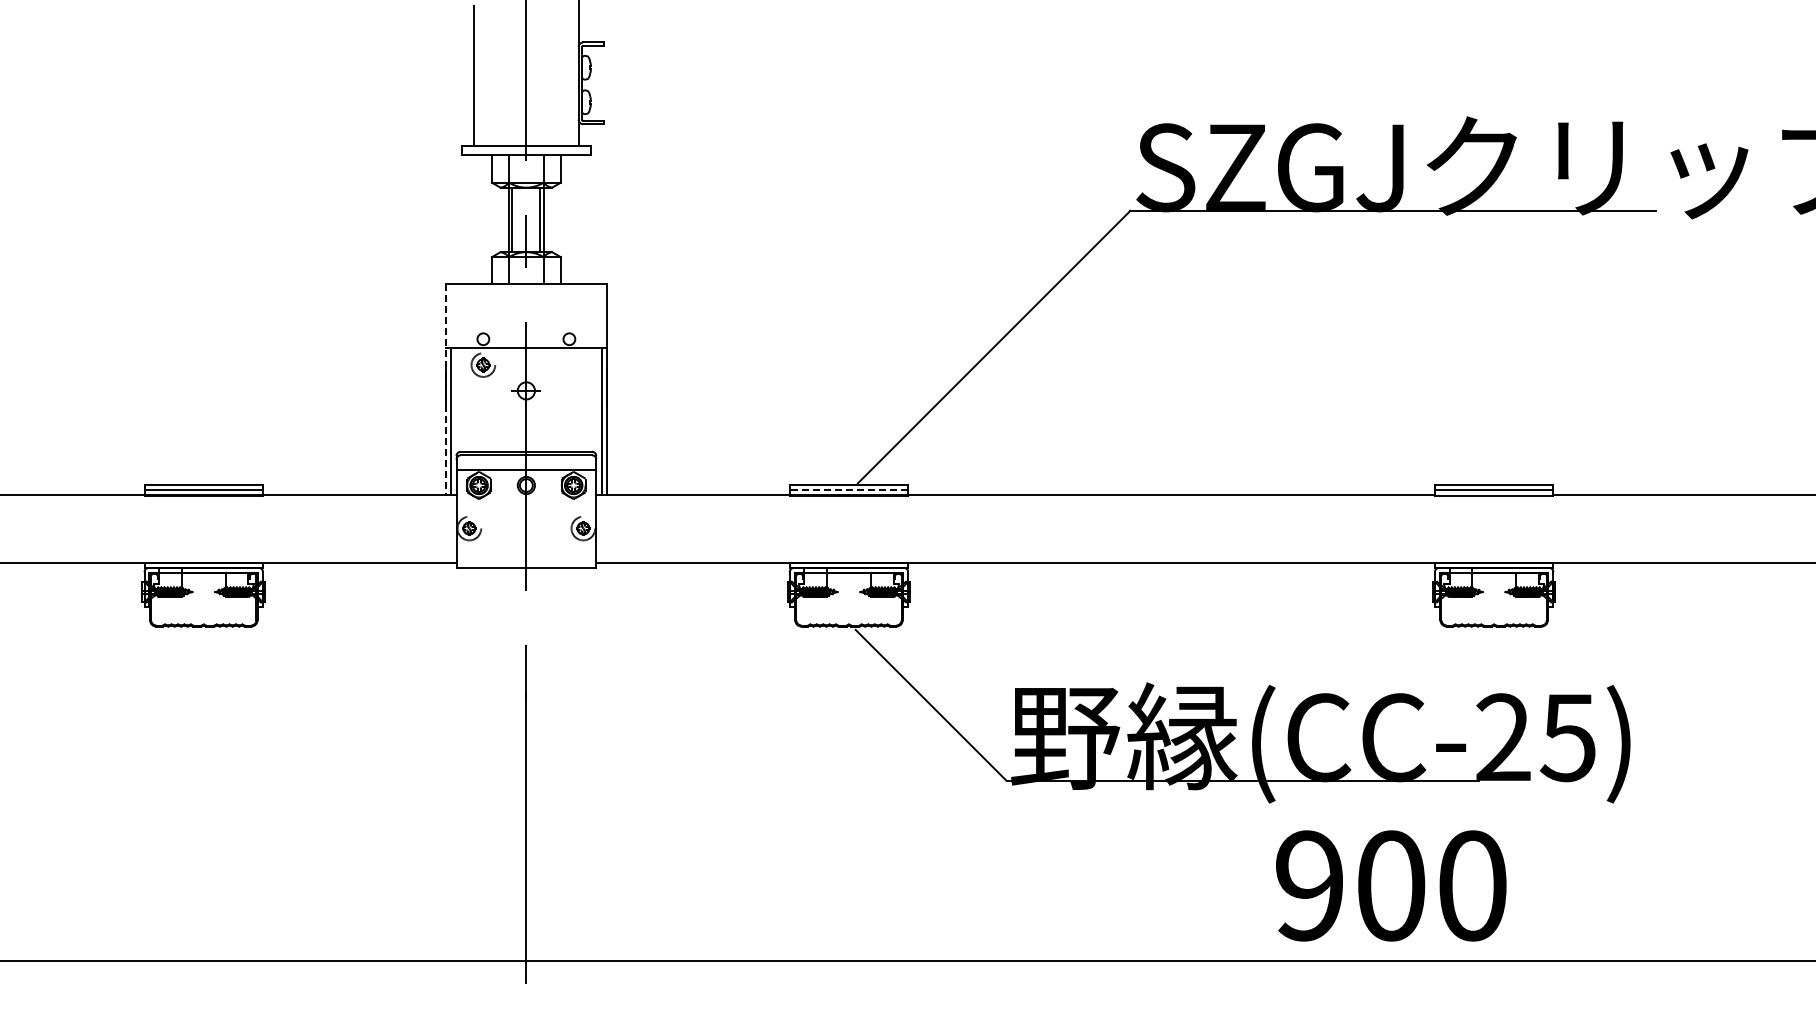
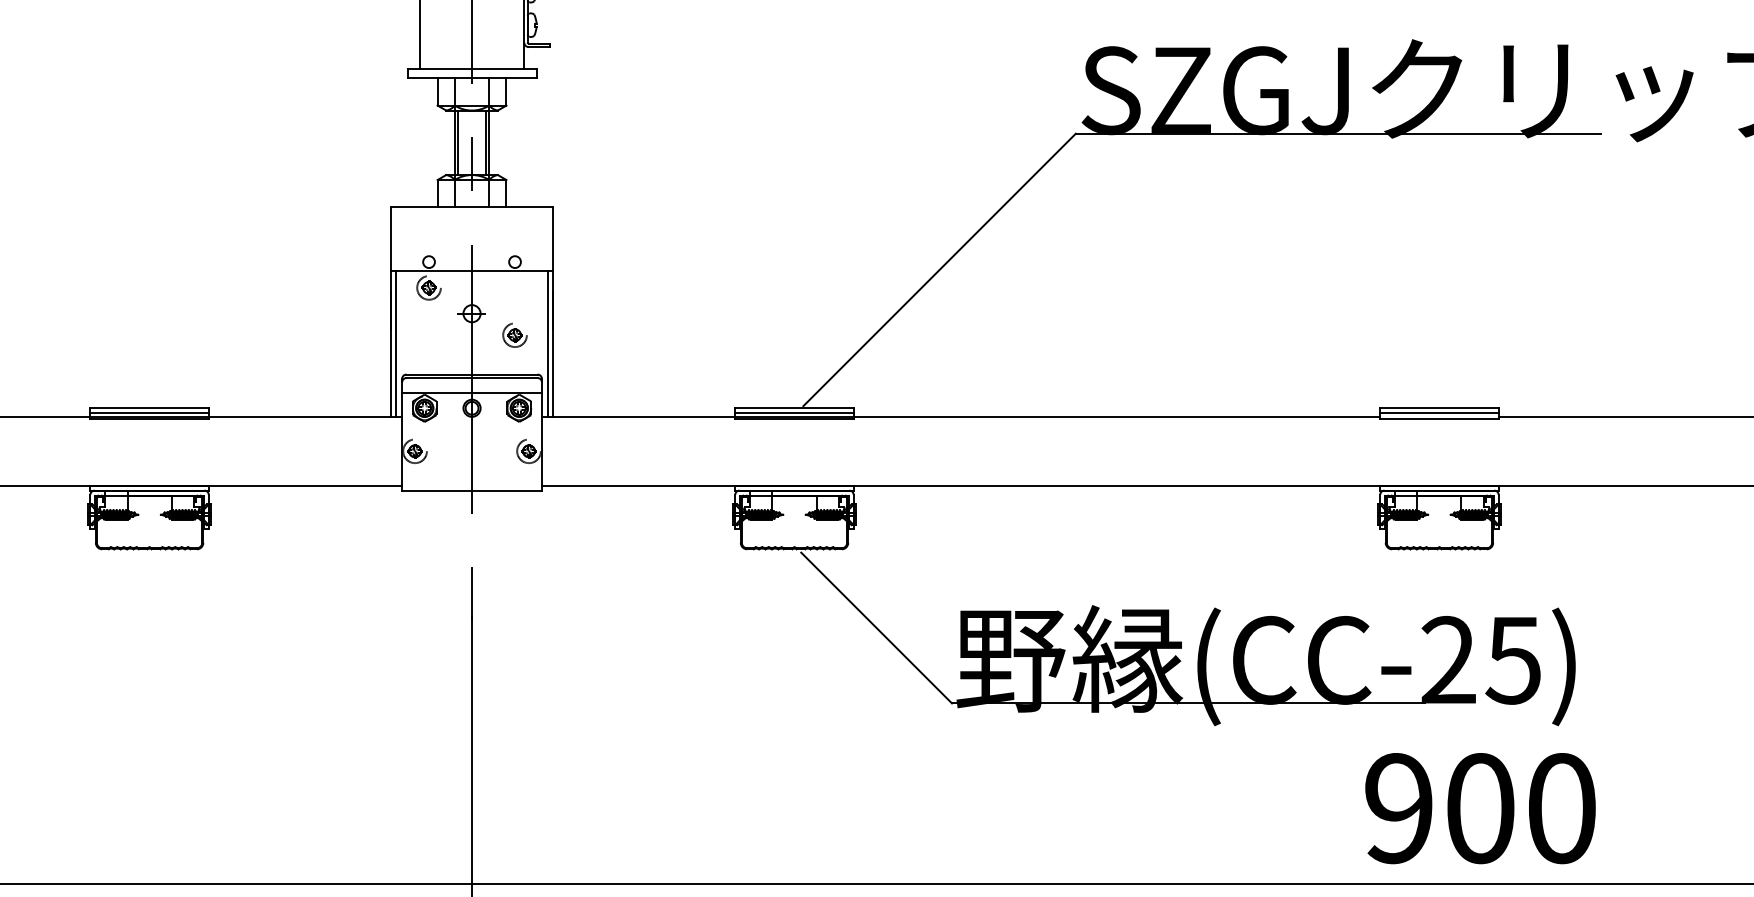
line: (445, 389) -> (391, 312), dashed -> solid
part: (569, 412) -> (515, 335), added
line: (848, 489) -> (794, 412), dashed -> solid
text: (1391, 885) -> (1480, 808), moved

